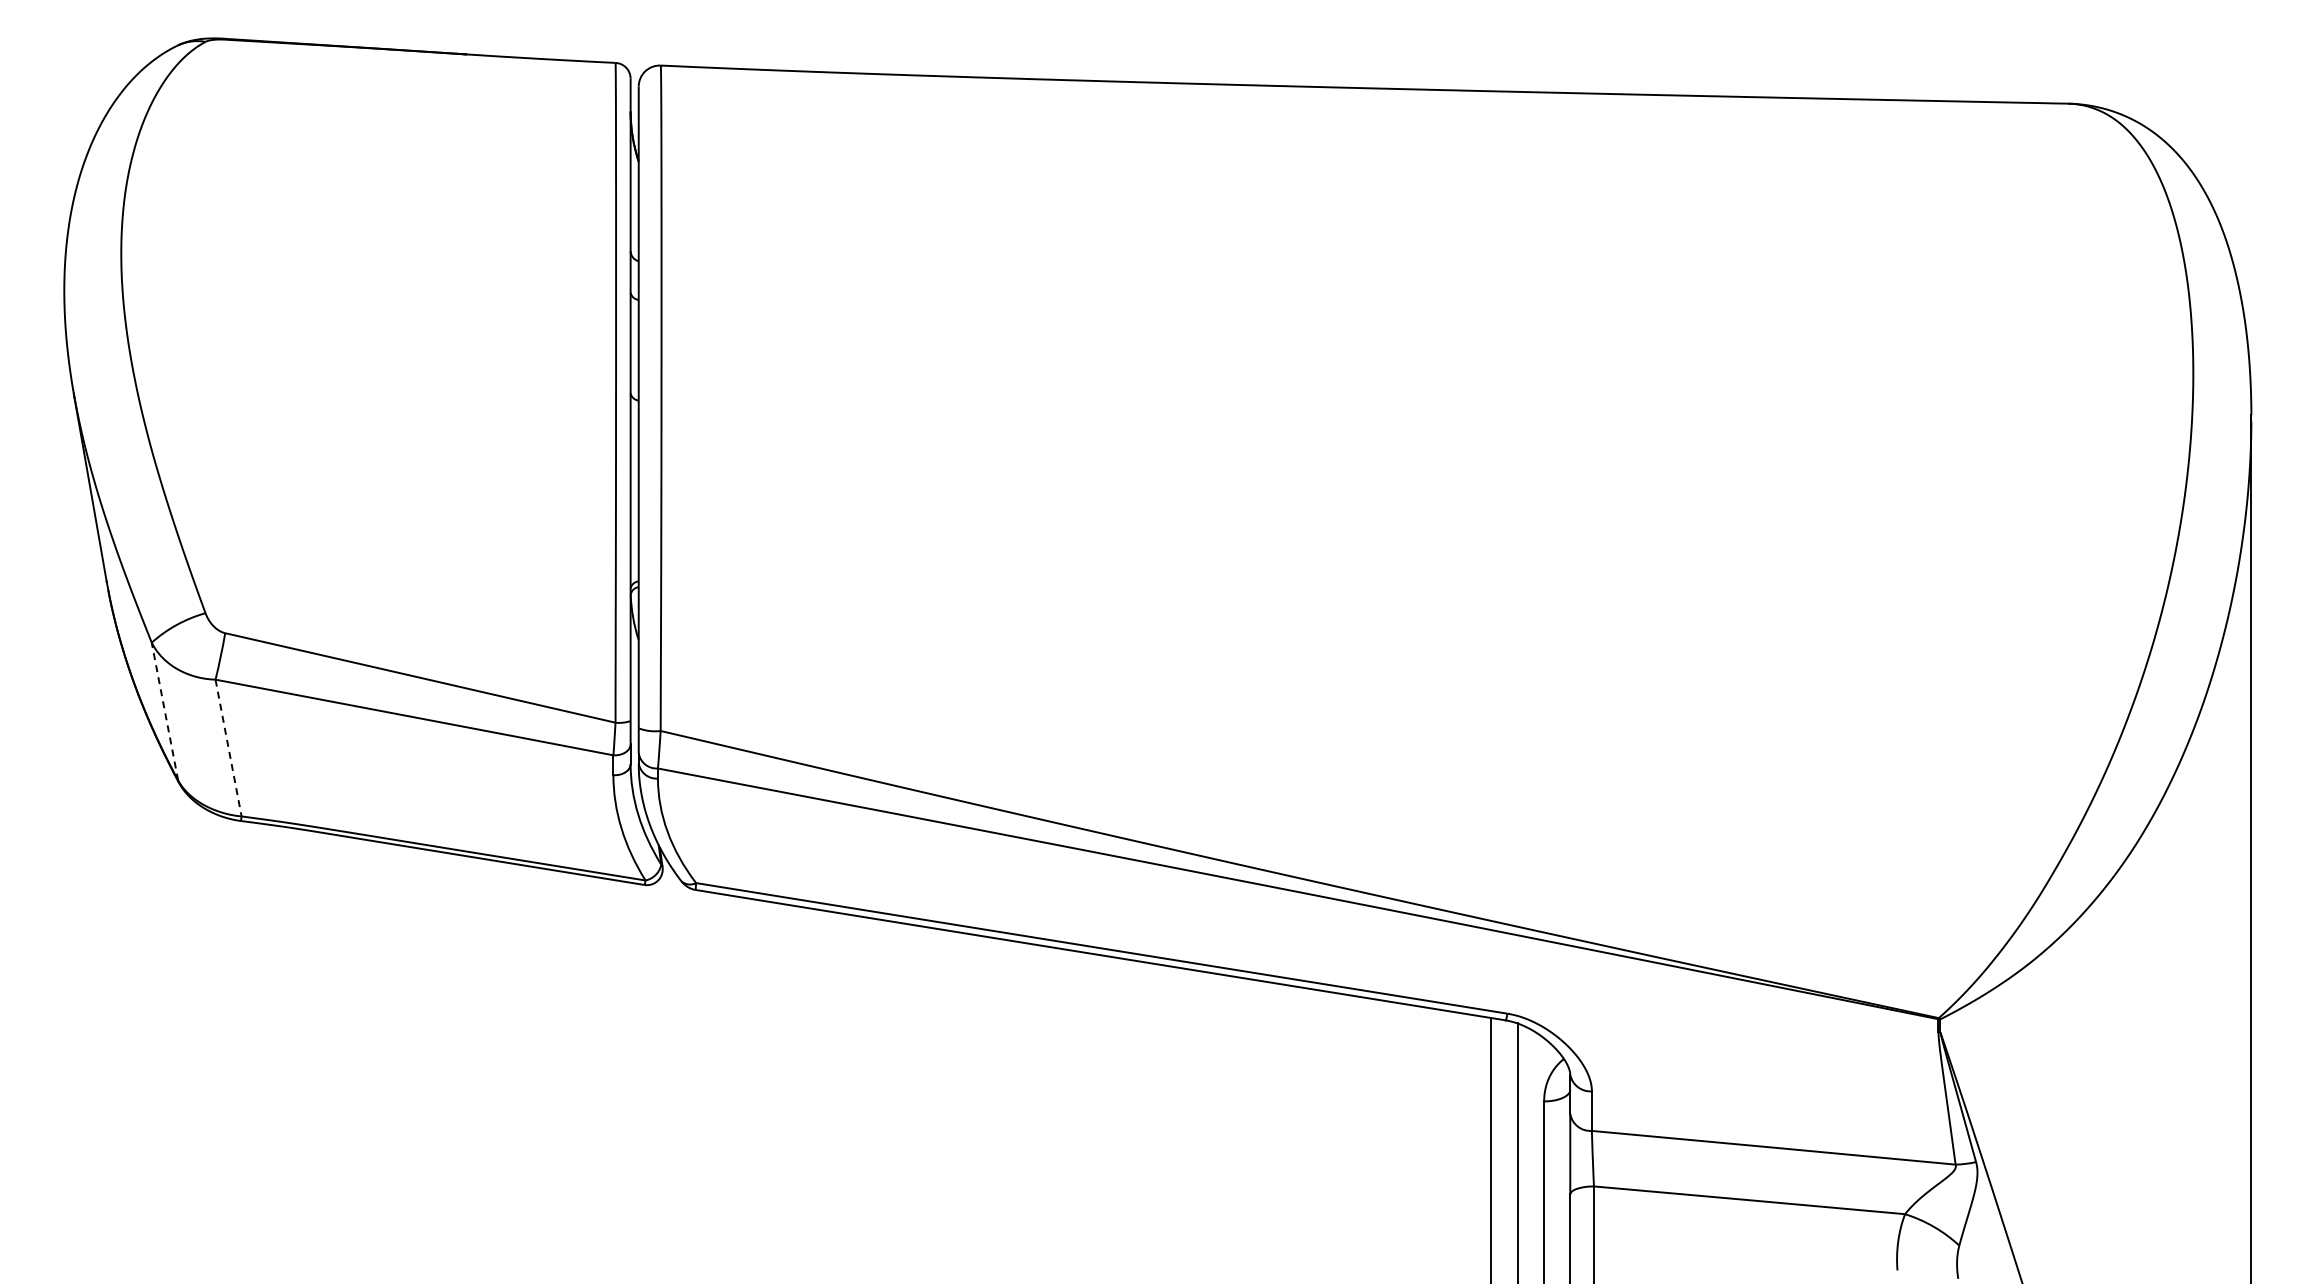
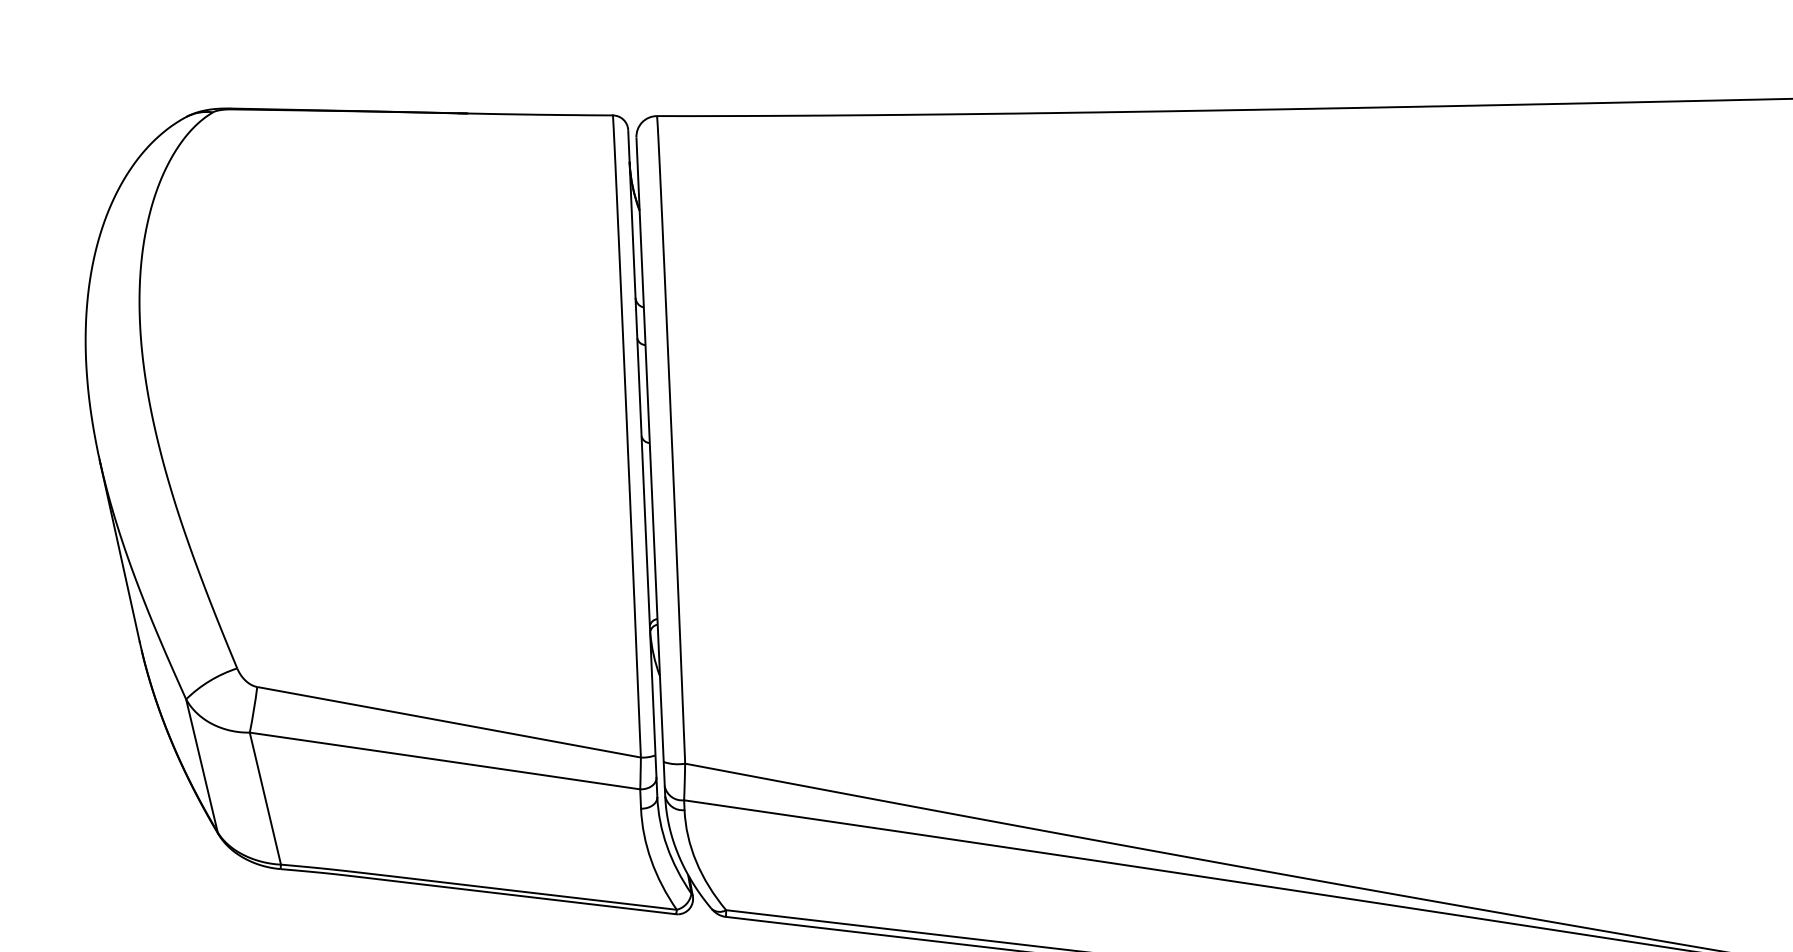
line: (164, 711) -> (201, 765), dashed -> solid
line: (228, 748) -> (265, 799), dashed -> solid

